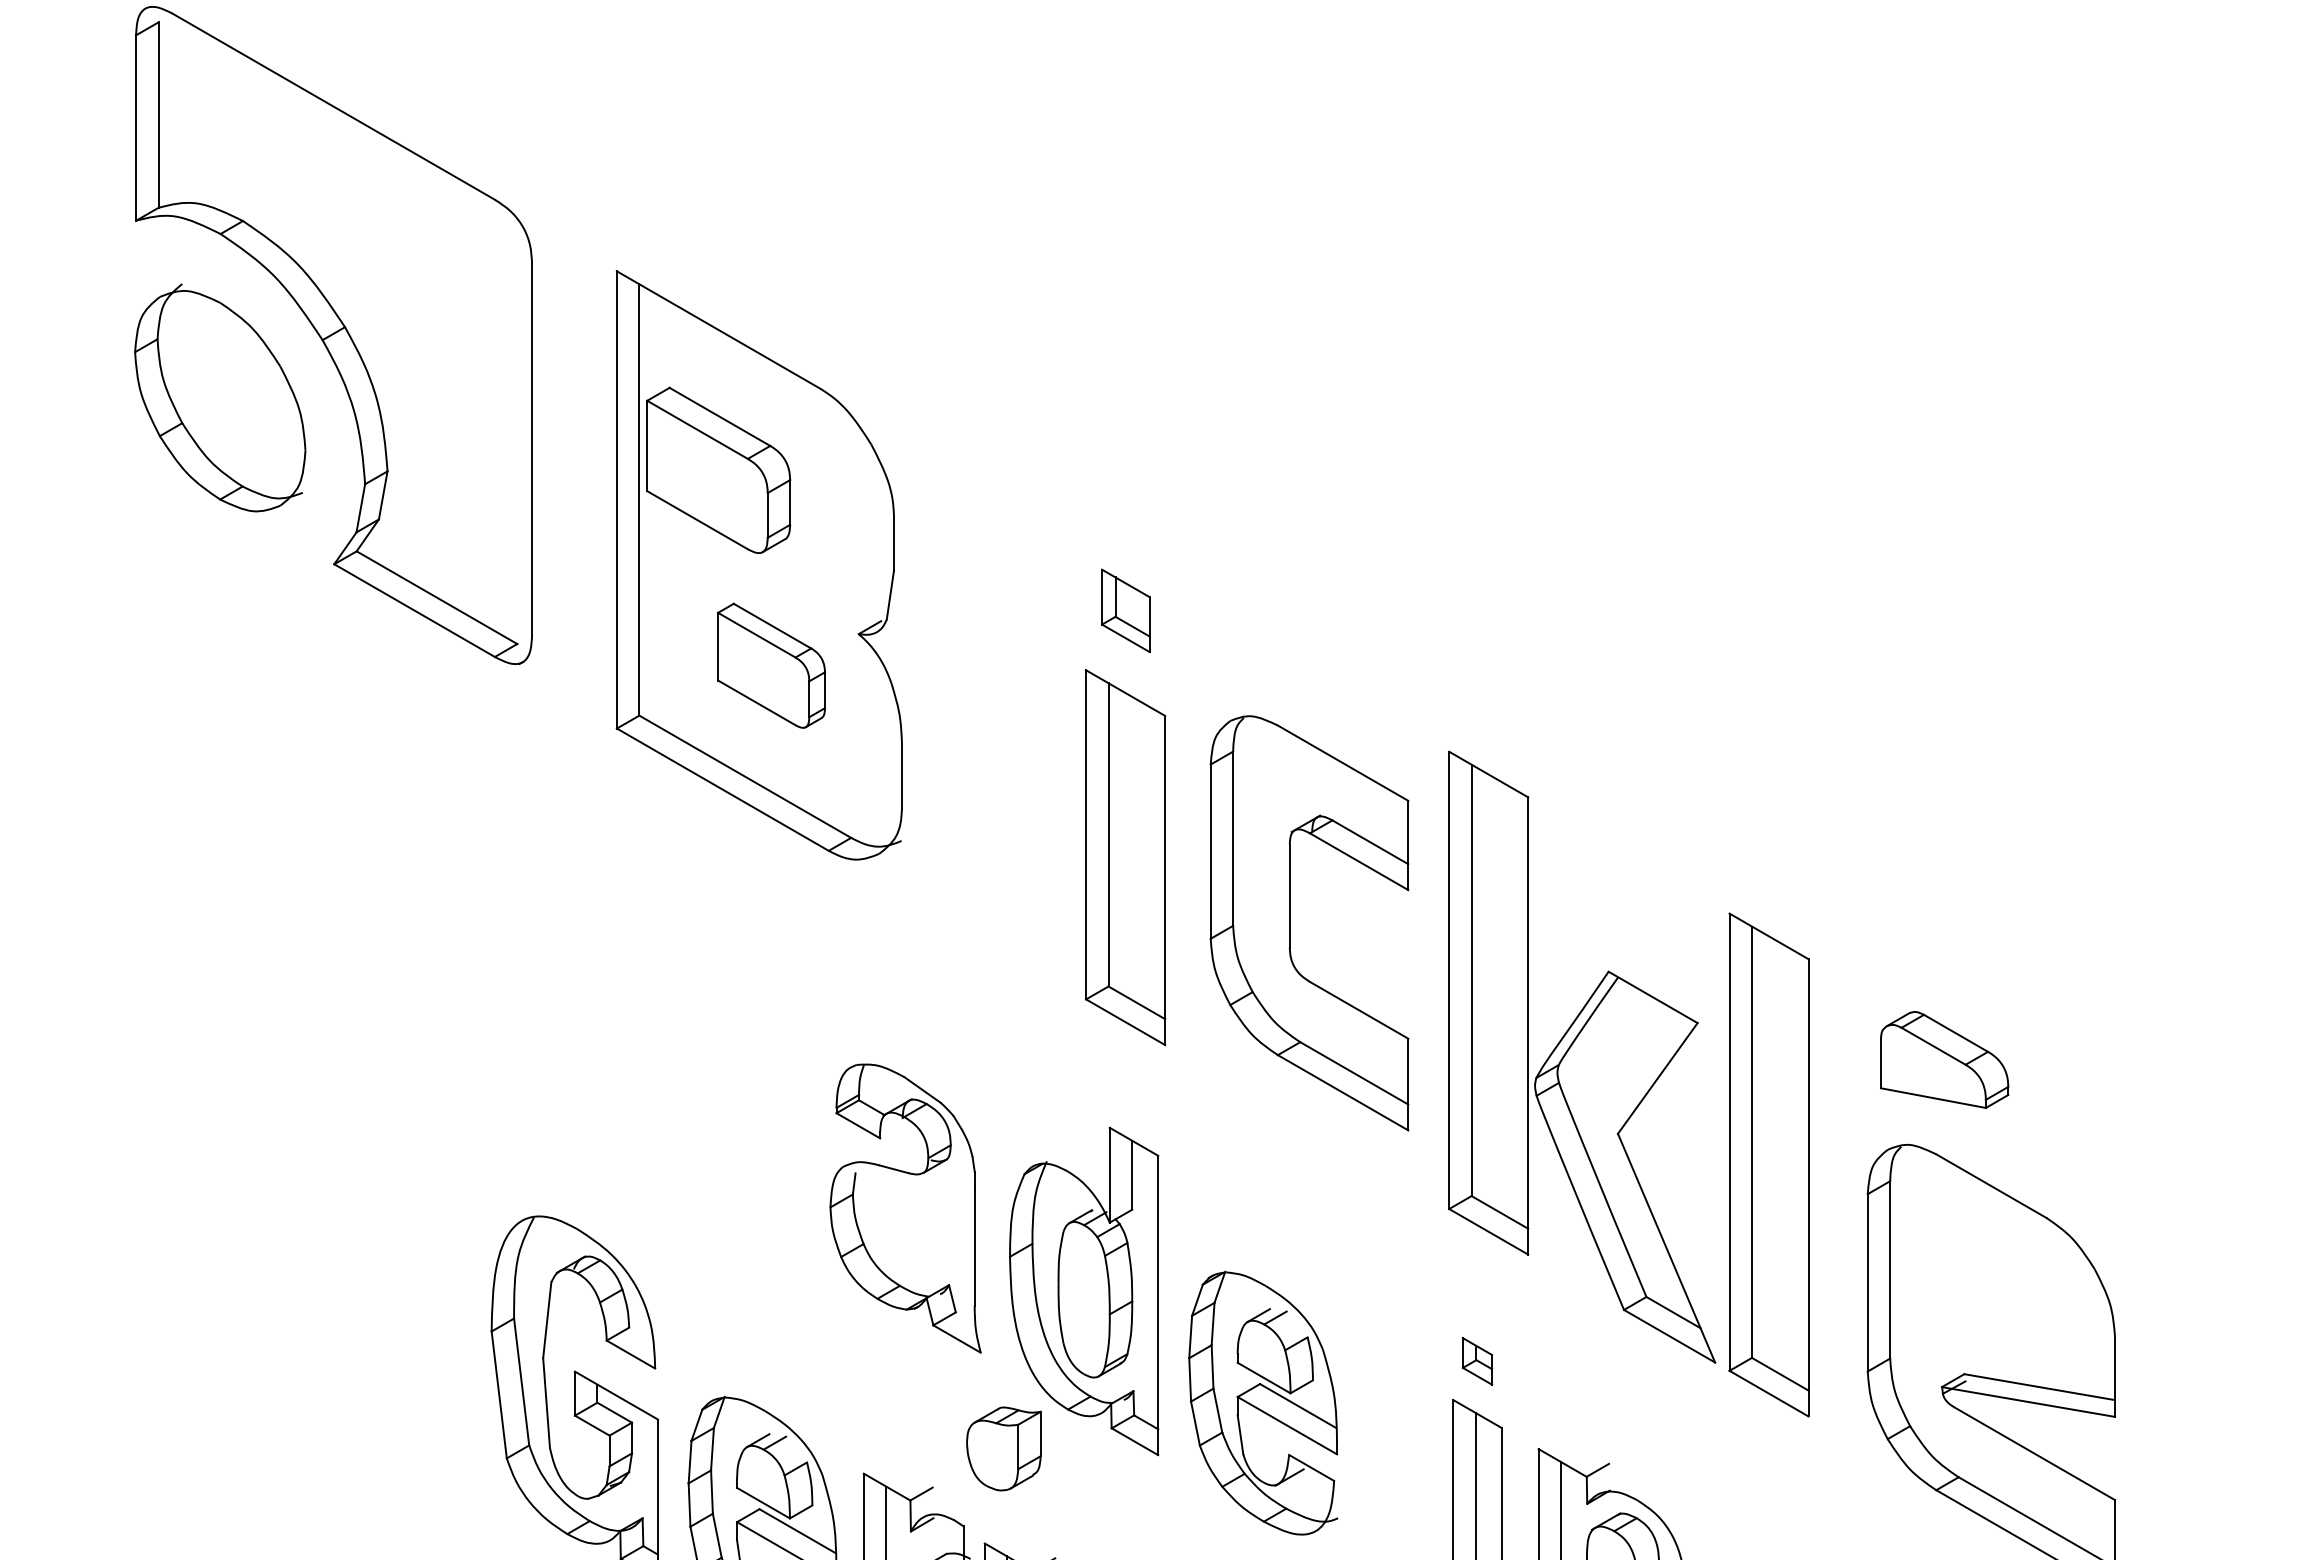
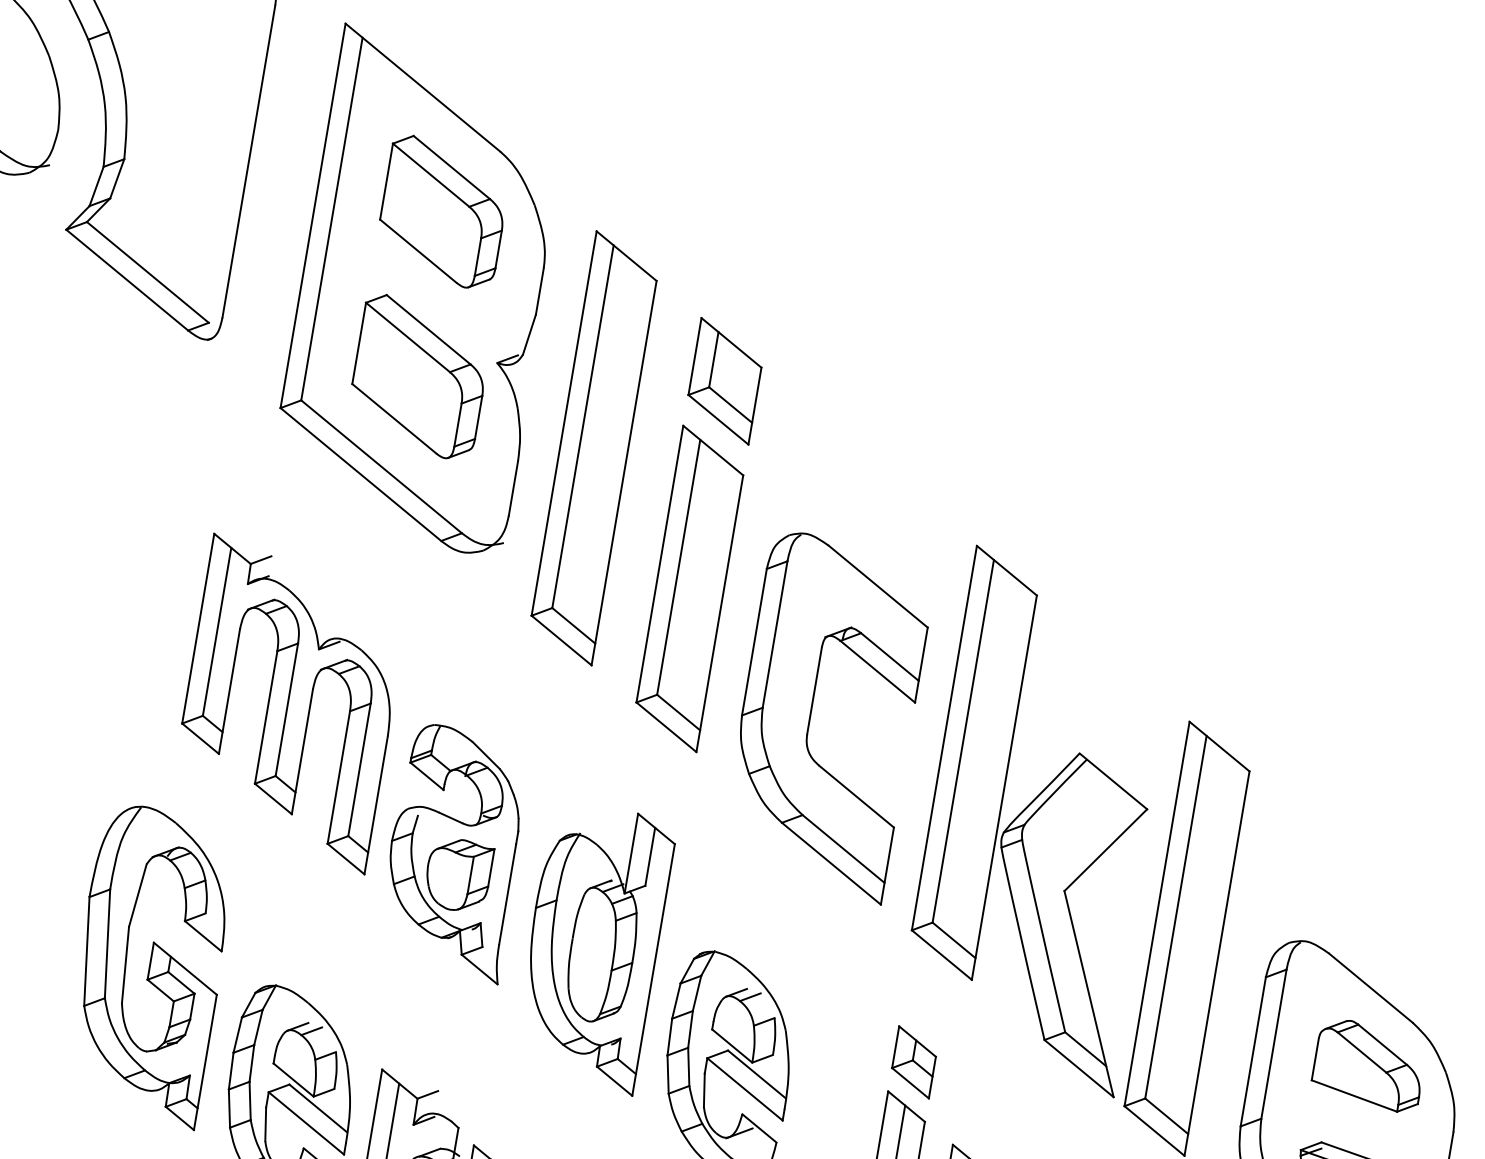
part: (718, 469) -> (443, 211), moved
part: (1125, 610) -> (724, 381), size x1.67
part: (771, 665) -> (419, 377), size x1.43
part: (986, 713) -> (593, 447), added
part: (1290, 923) -> (811, 713), moved
part: (1944, 1059) -> (1369, 1065), moved
part: (684, 1068) -> (289, 703), added
part: (1477, 1361) -> (914, 1062), size x1.67
part: (1003, 1448) -> (458, 874), moved

